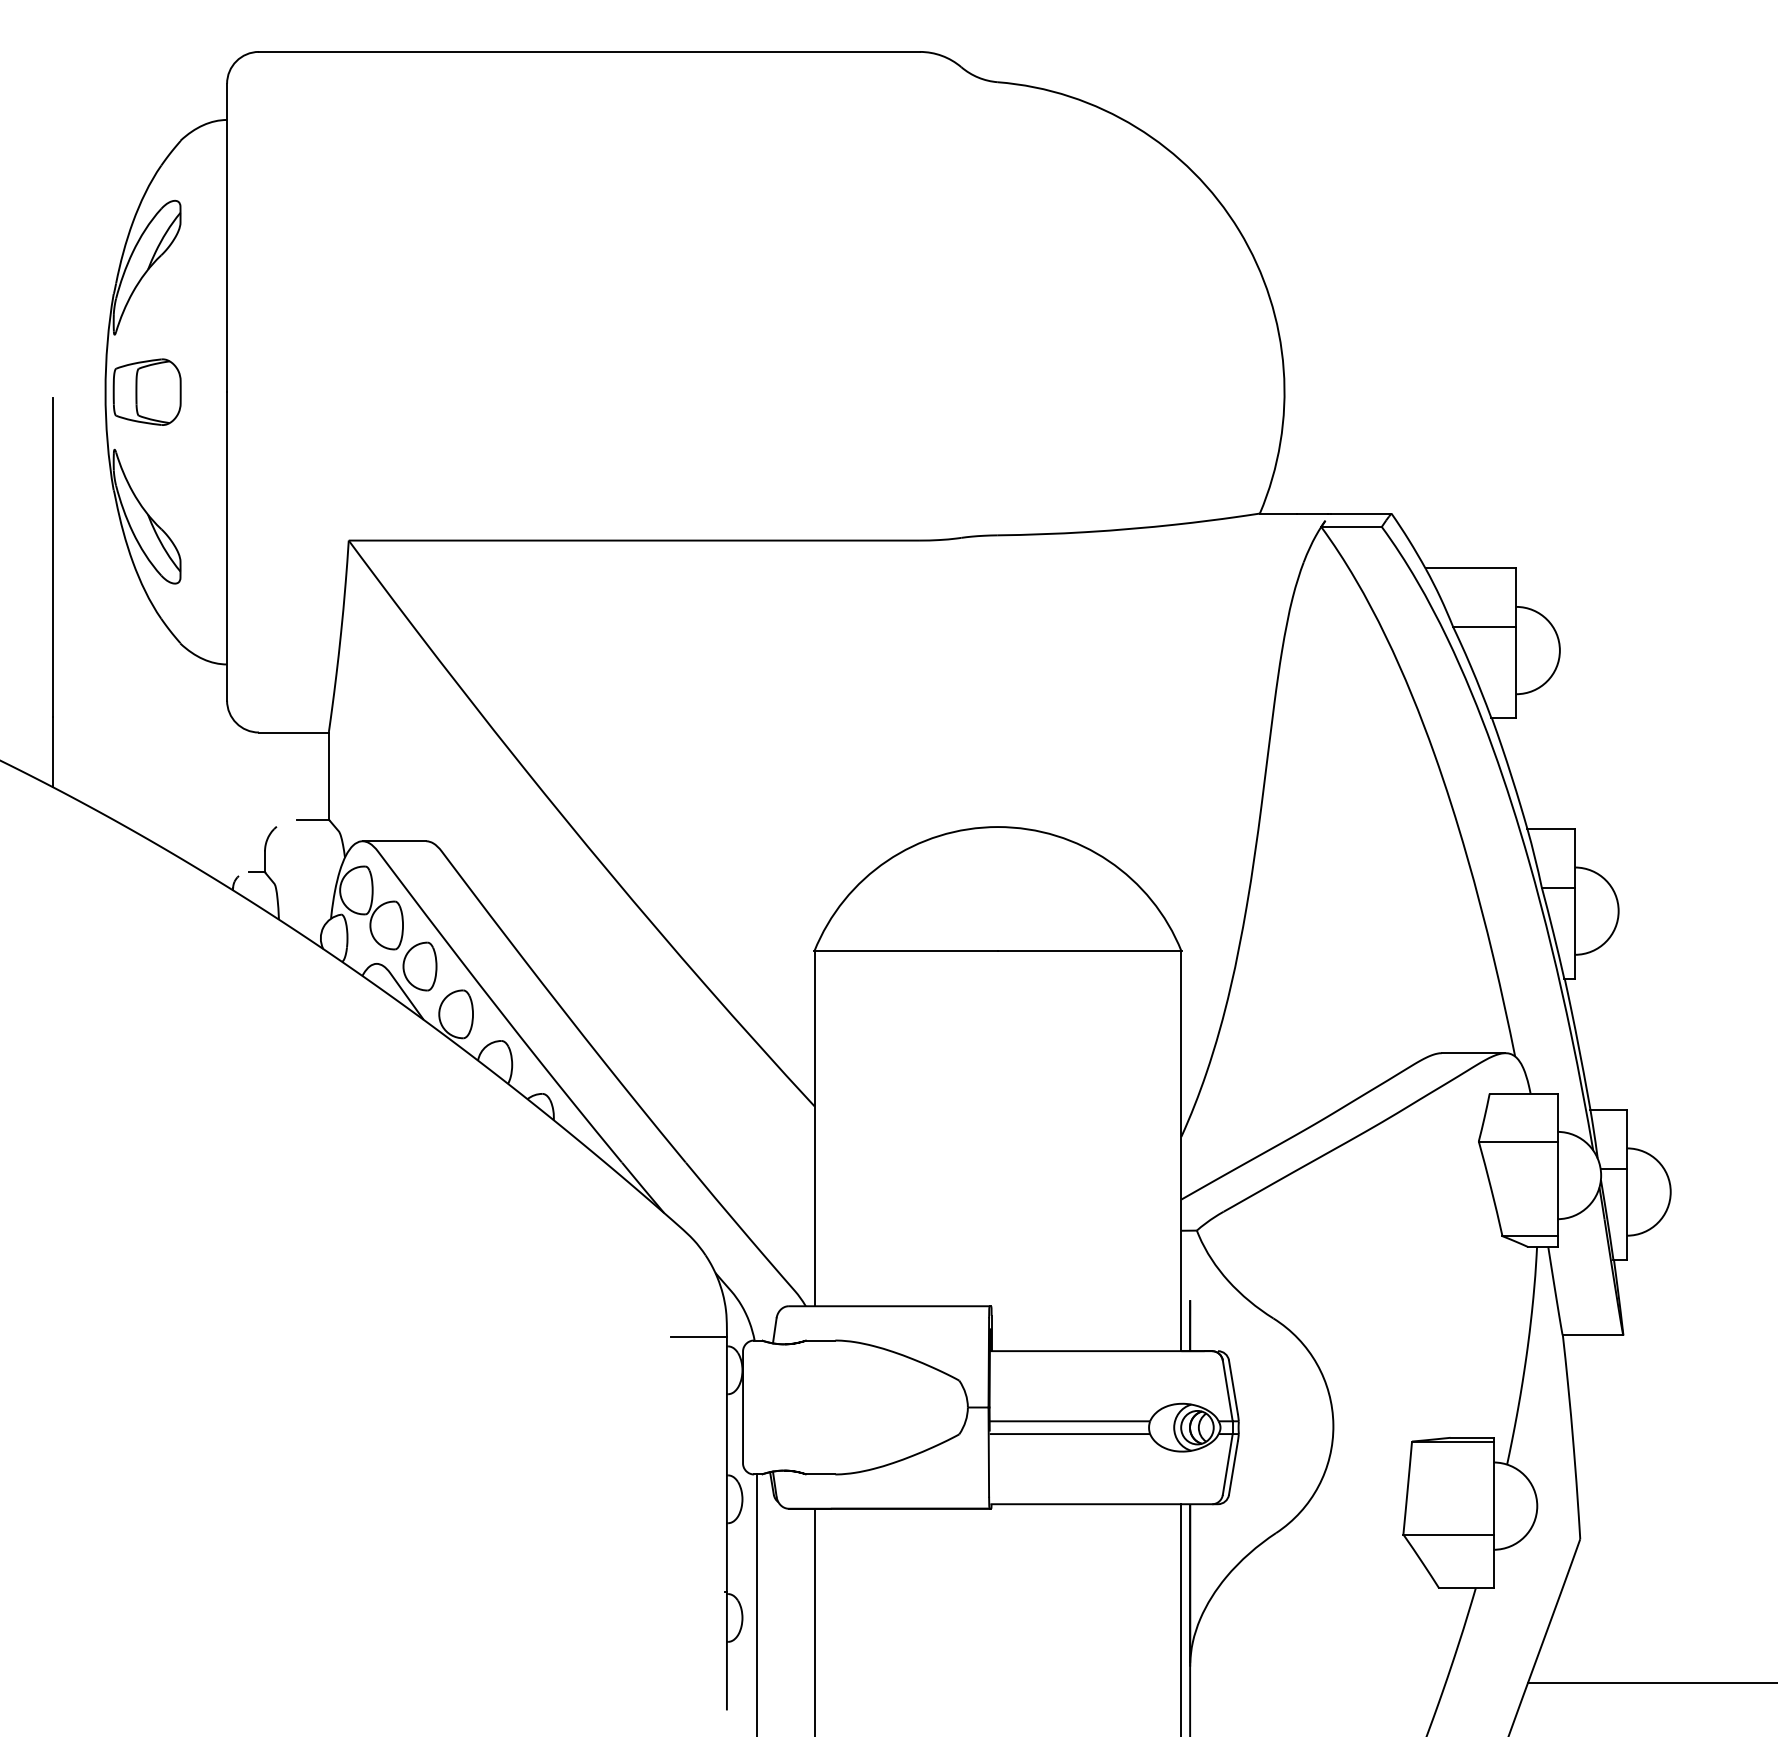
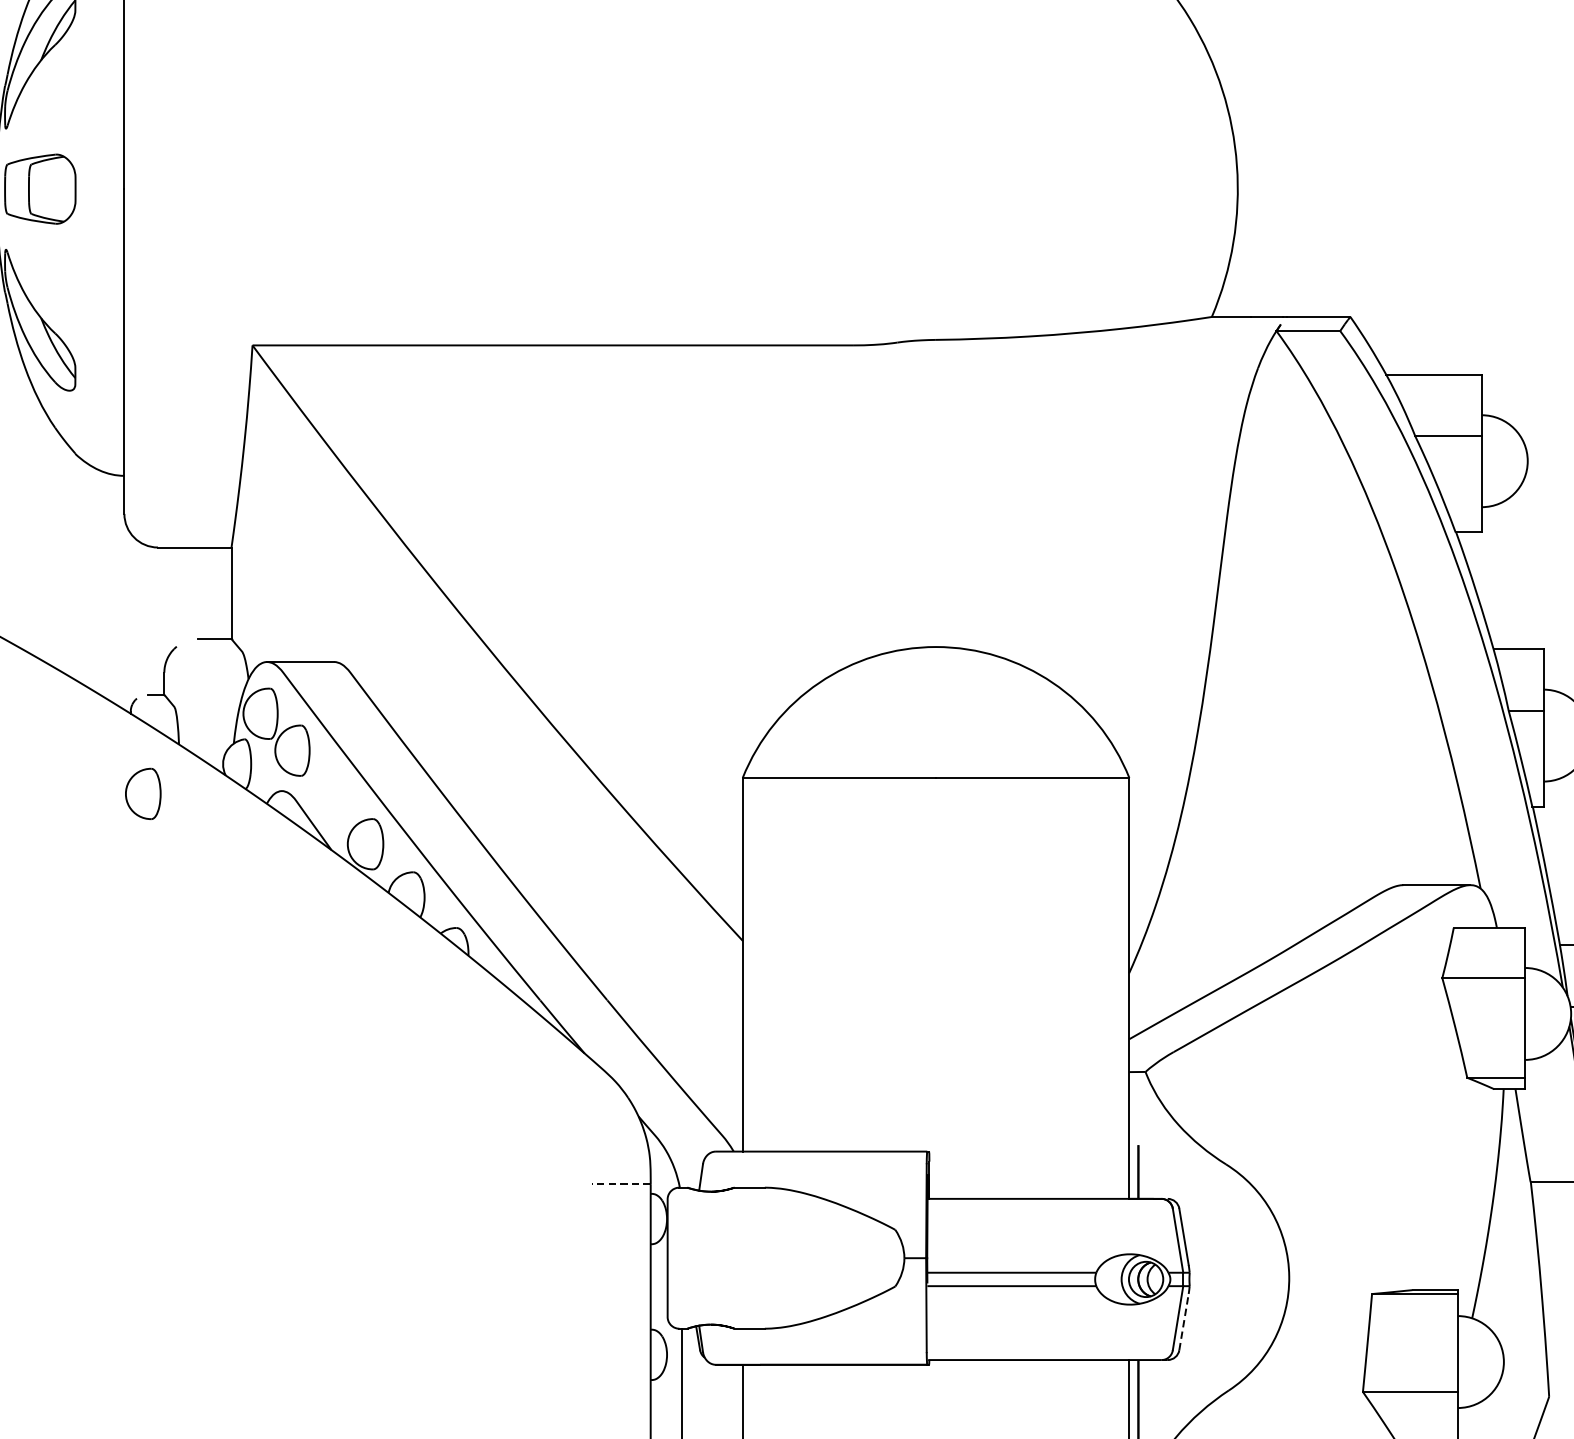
part: (419, 966) -> (142, 793), moved
line: (699, 1337) -> (621, 1184), solid -> dashed
line: (1233, 1467) -> (1184, 1321), solid -> dashed

